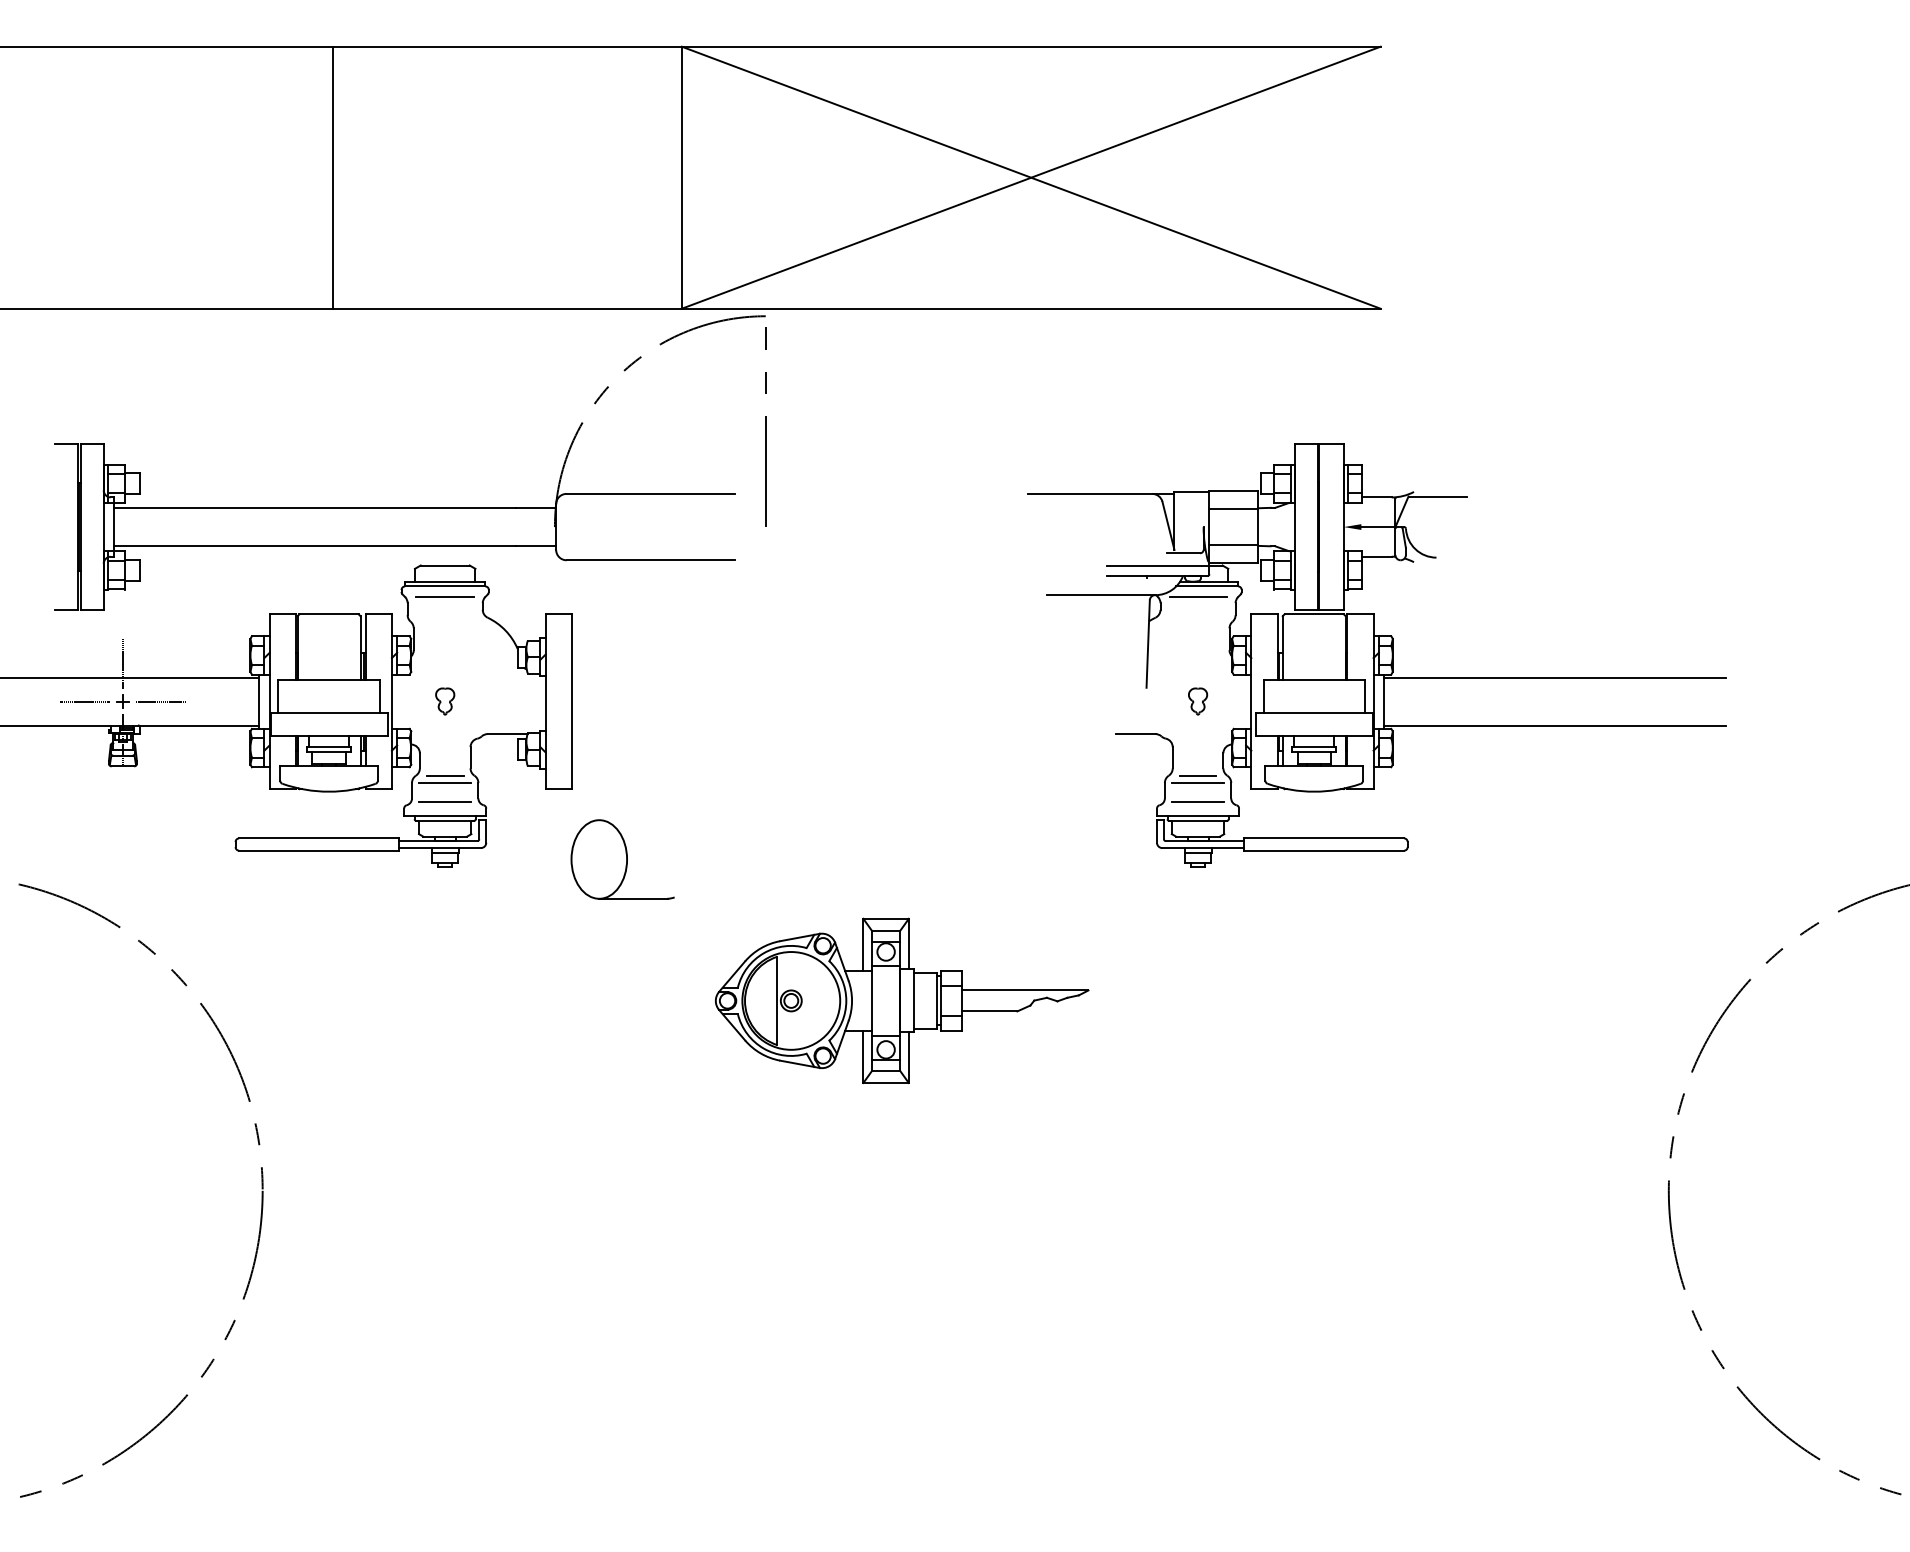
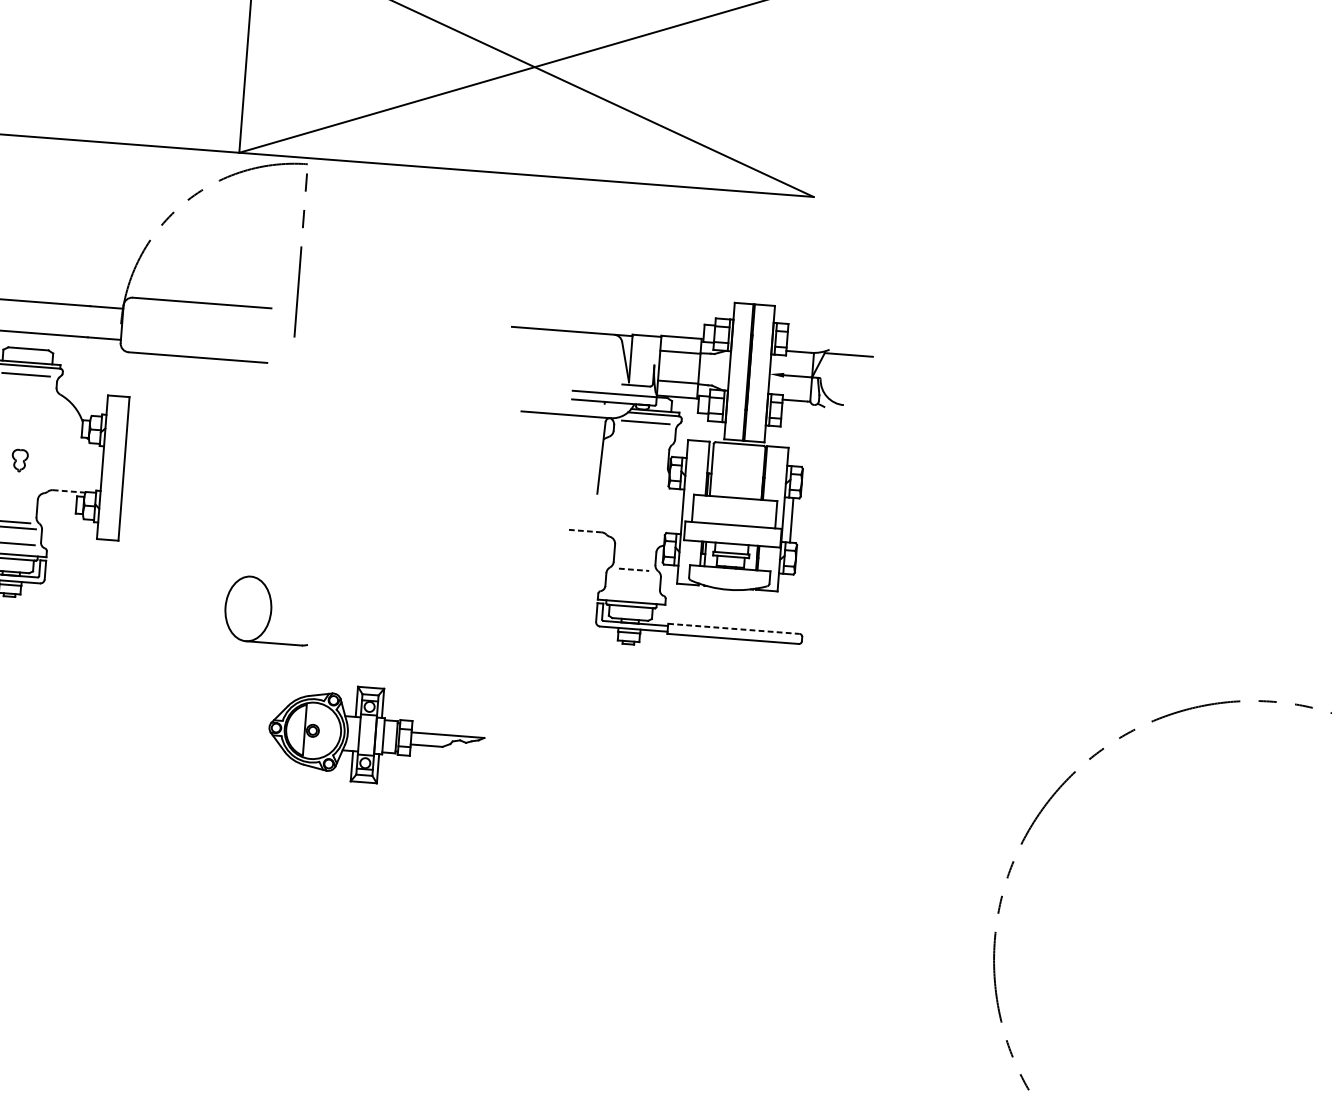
line: (1555, 678) -> (934, 512), removed
part: (1198, 701) -> (639, 508), removed
line: (1555, 725) -> (931, 550), removed
line: (507, 734) -> (69, 491), solid -> dashed
line: (1135, 734) -> (585, 531), solid -> dashed
line: (1198, 776) -> (634, 569), solid -> dashed
line: (1197, 782) -> (633, 574), removed
line: (1197, 802) -> (631, 591), removed
line: (1324, 838) -> (734, 628), solid -> dashed
part: (622, 859) -> (267, 610), moved
part: (902, 1000) -> (376, 735), size x0.7

